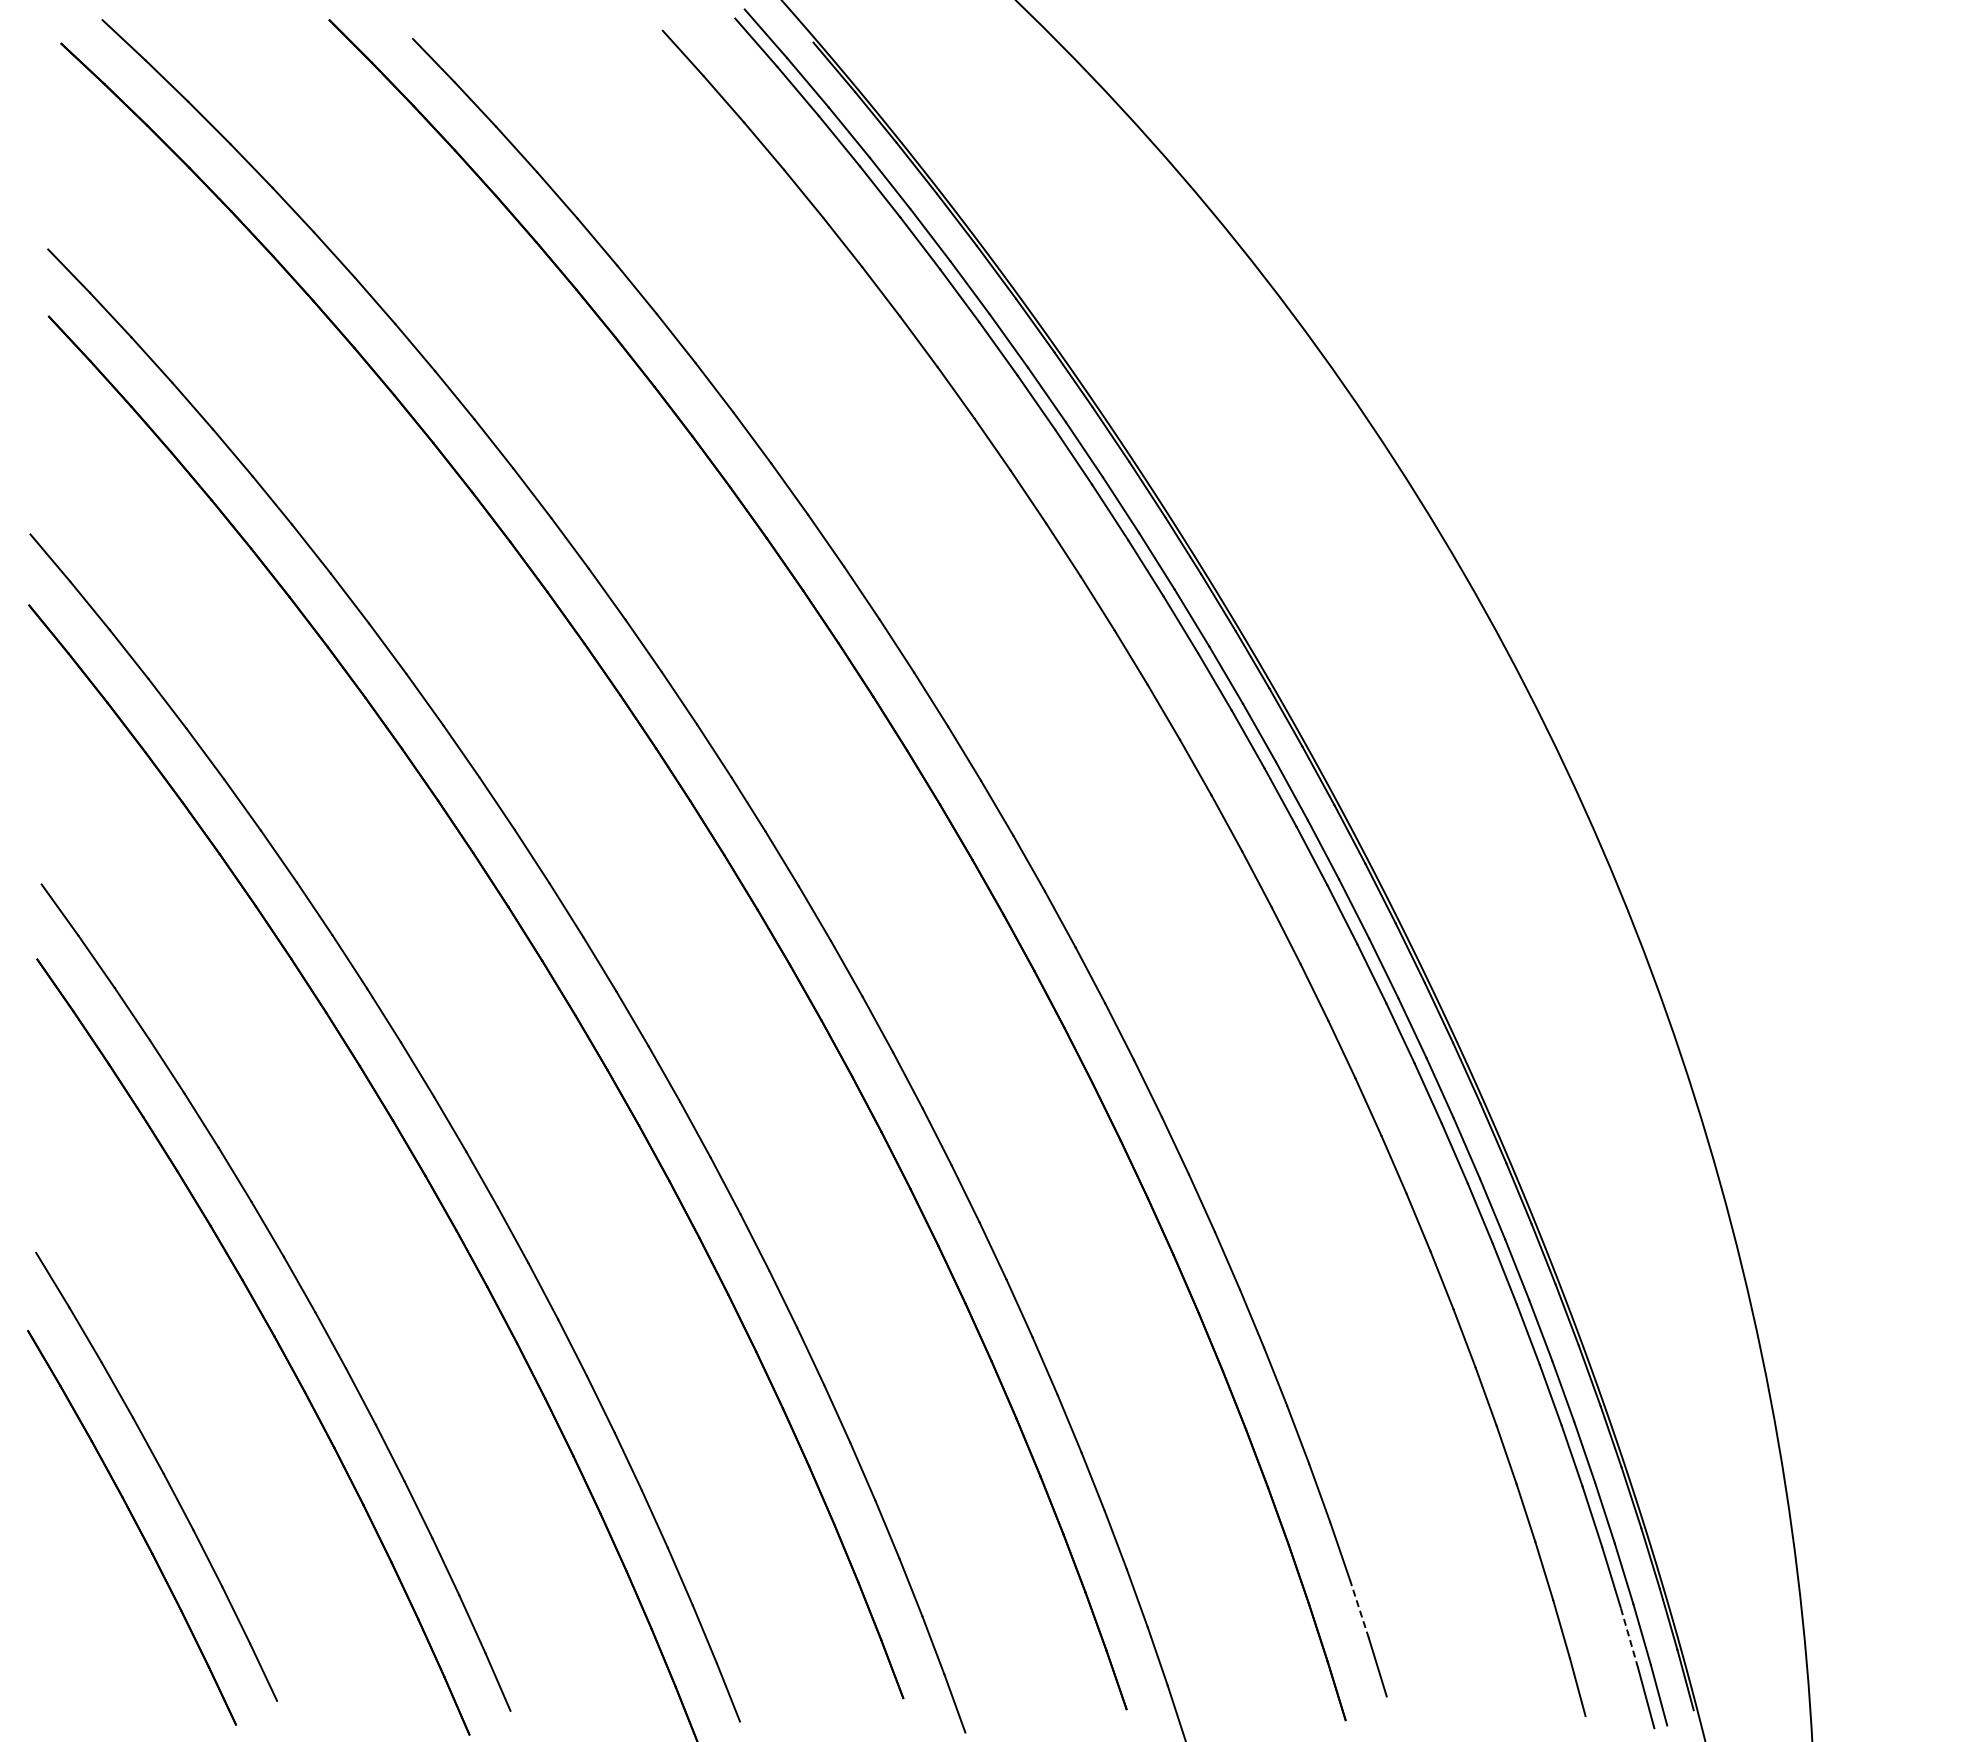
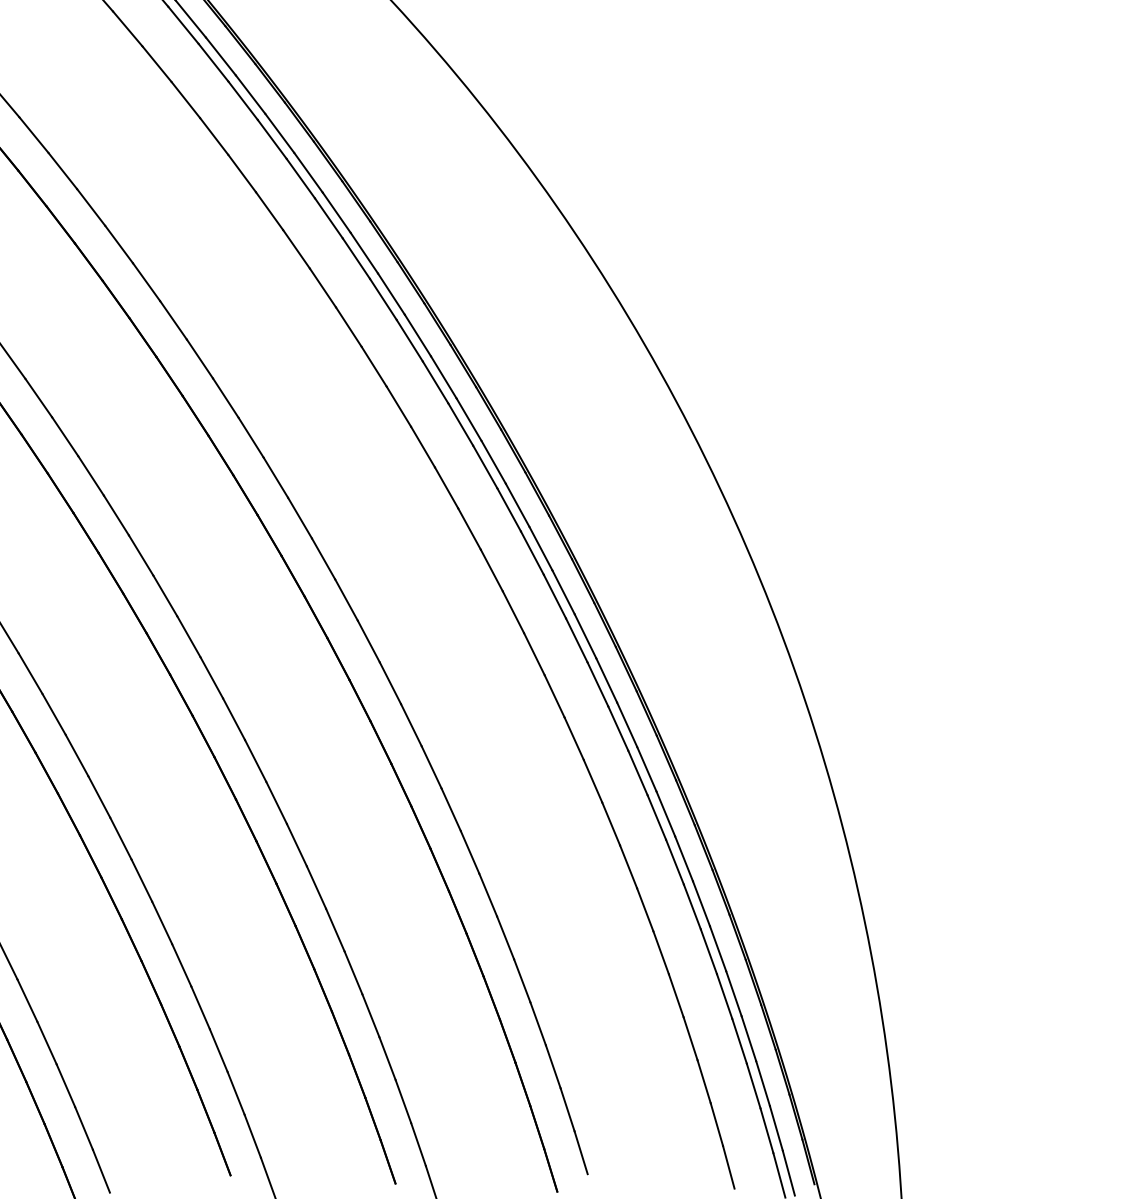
line: (1359, 1609) -> (567, 1109), dashed -> solid
line: (1629, 1637) -> (767, 1130), dashed -> solid

